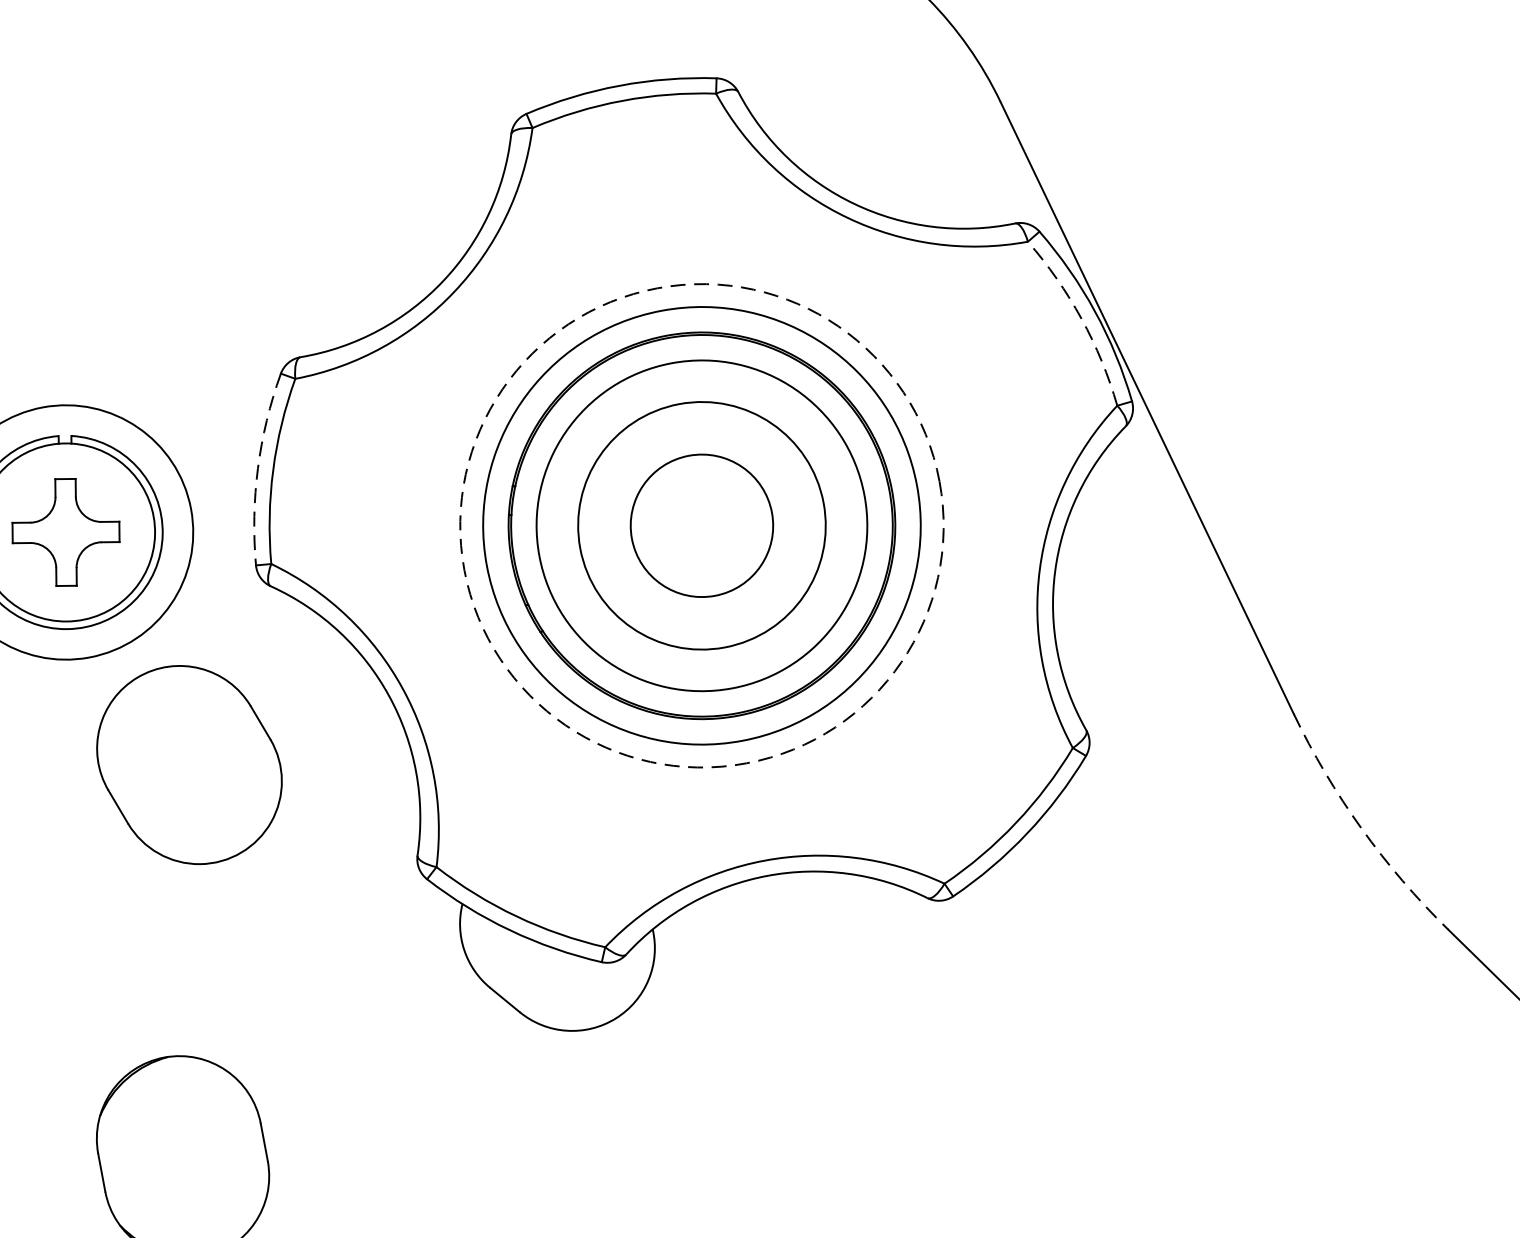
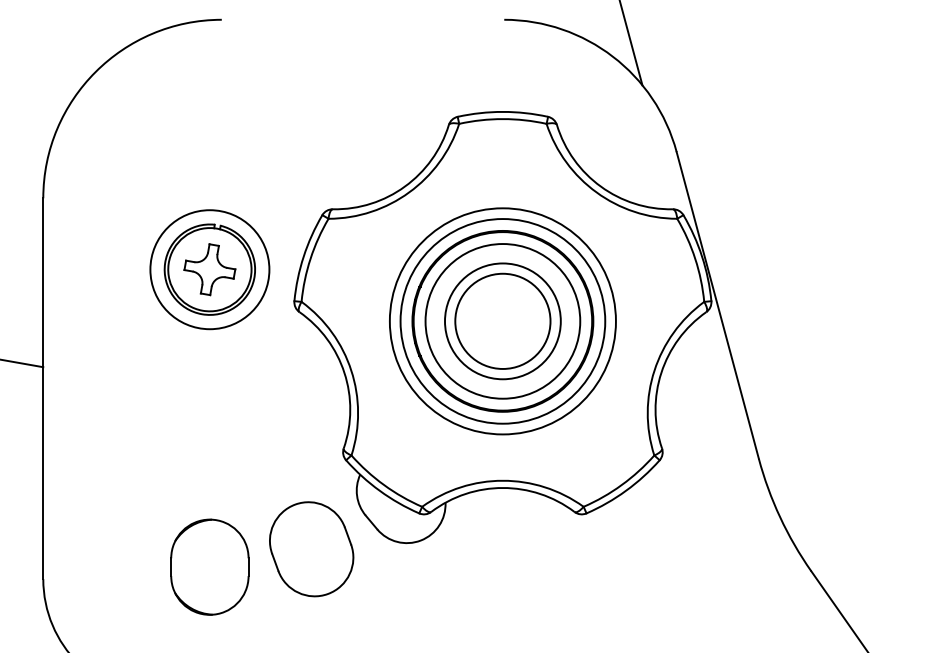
arc: (1081, 317) -> (695, 258), dashed -> solid
arc: (257, 467) -> (303, 256), dashed -> solid
circle: (700, 524) -> (502, 320), size x1.43
circle: (701, 526) -> (502, 321), dashed -> solid
part: (189, 765) -> (311, 549), moved
arc: (1362, 828) -> (780, 517), dashed -> solid

